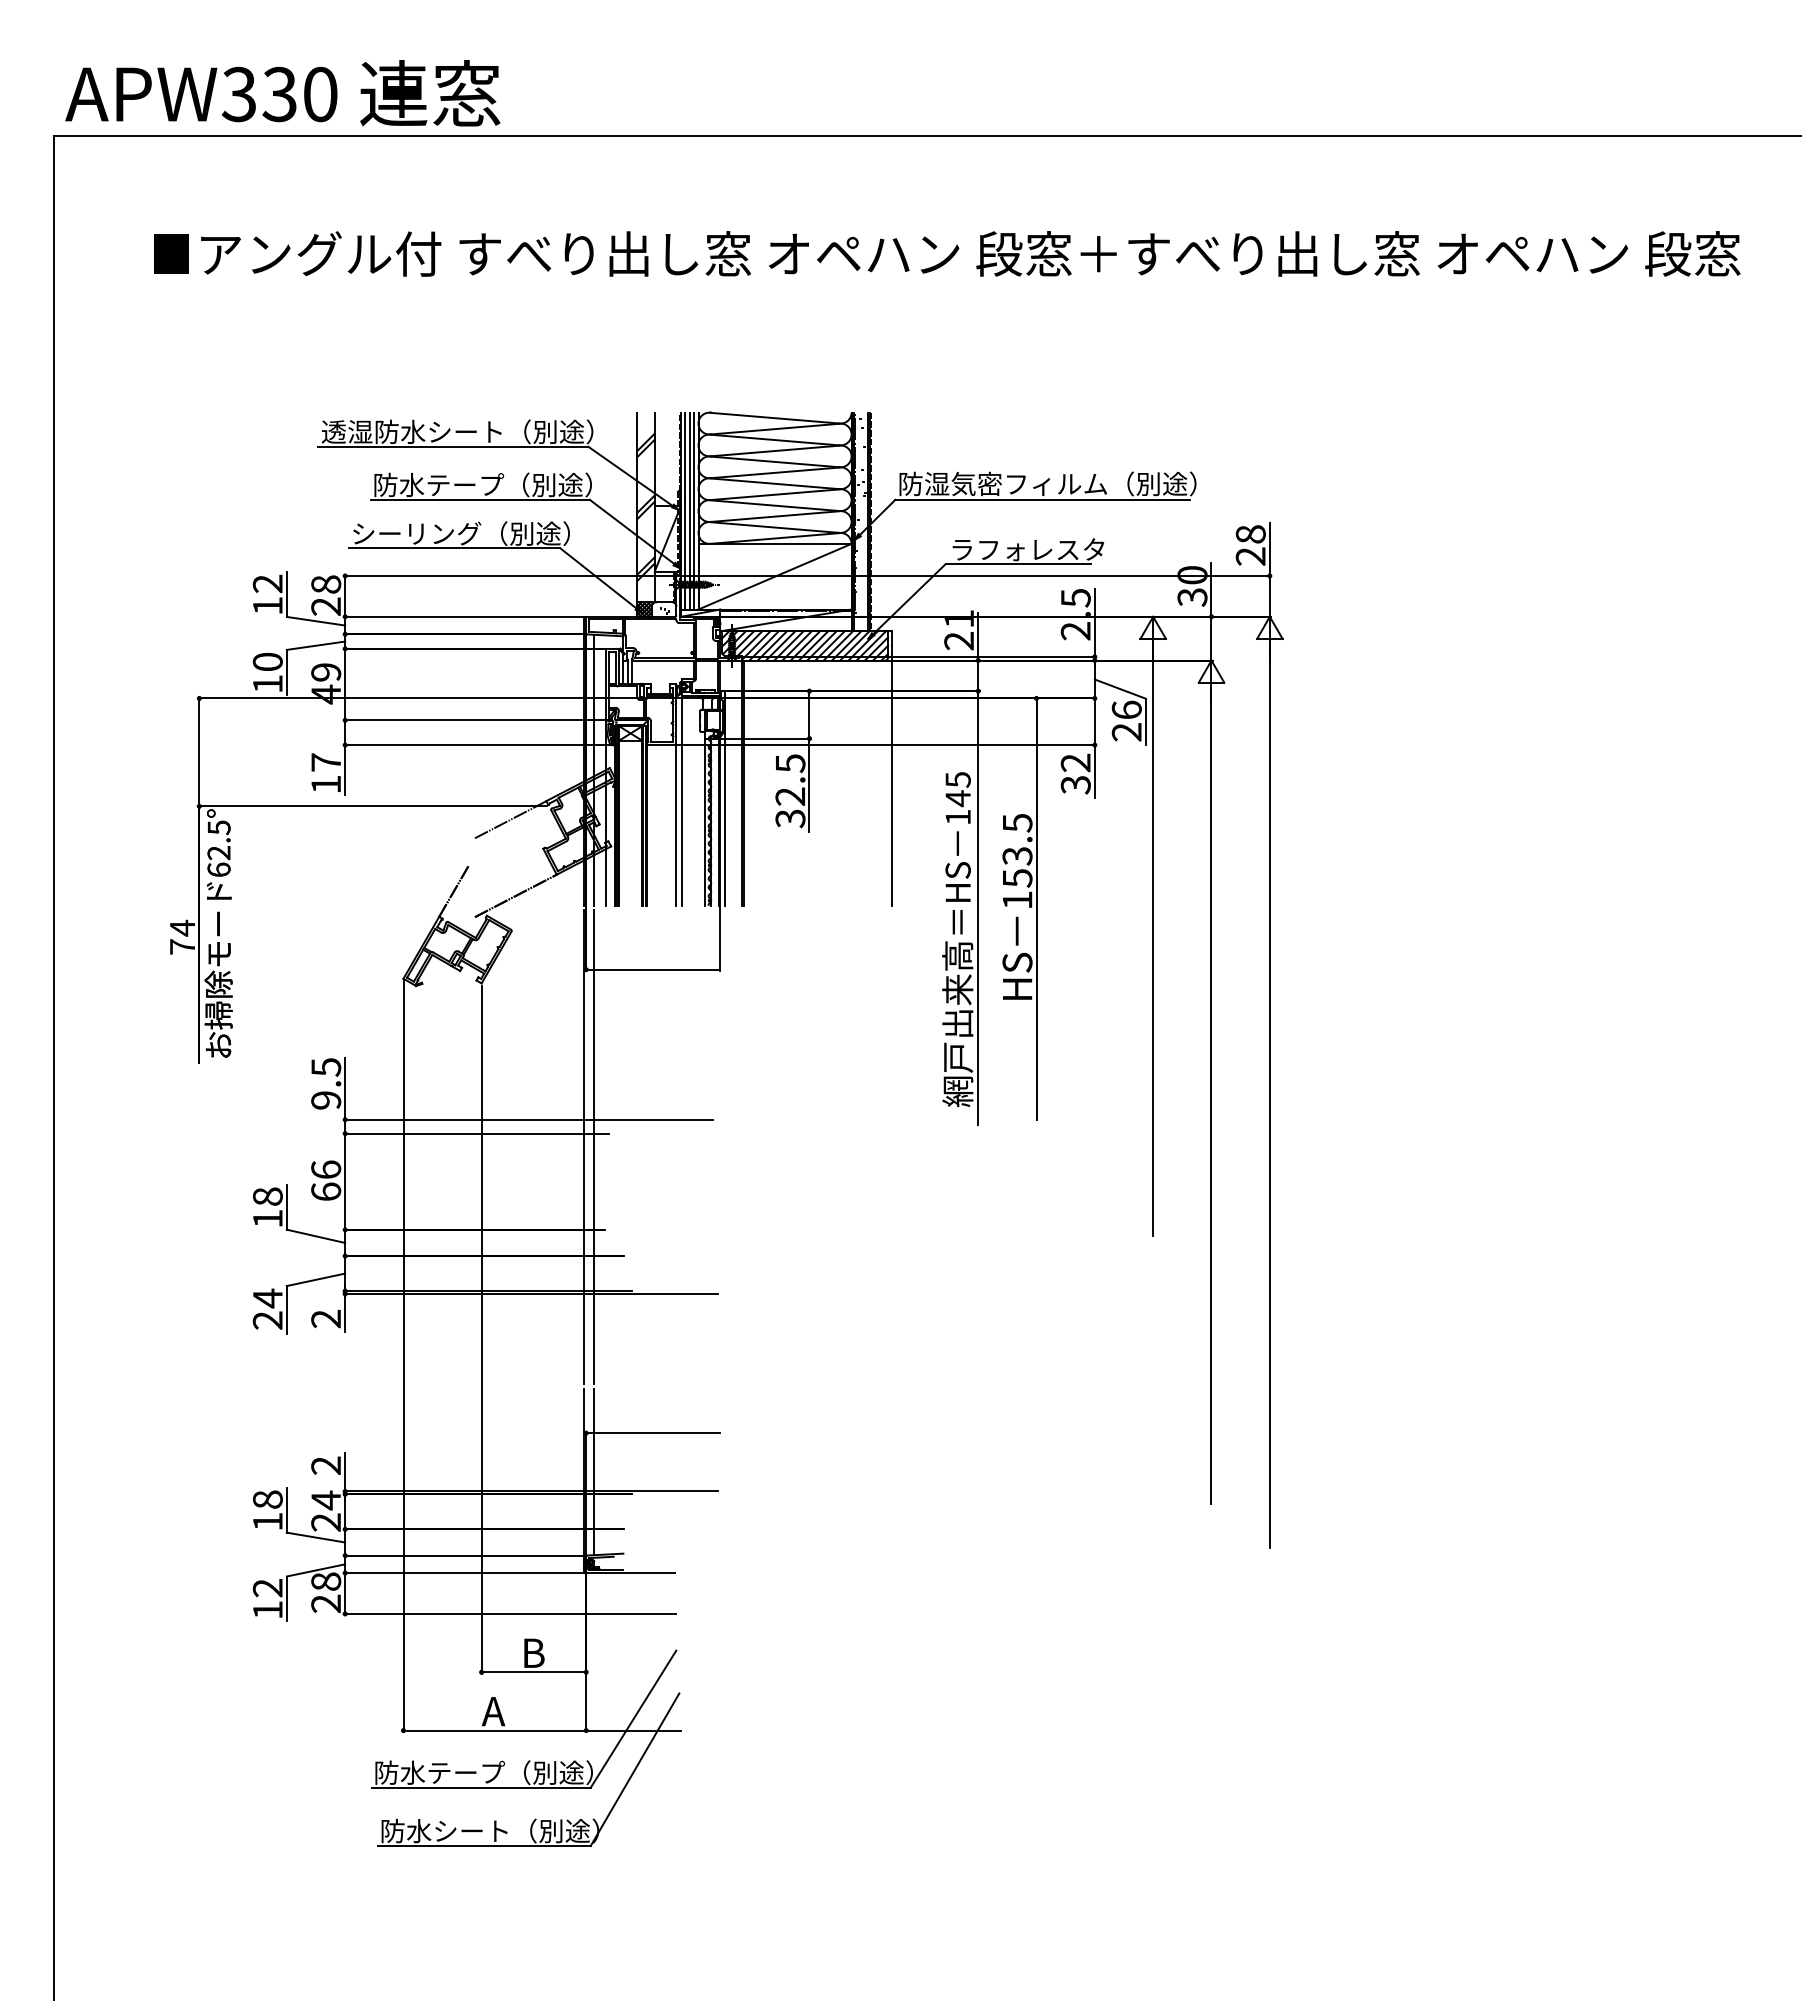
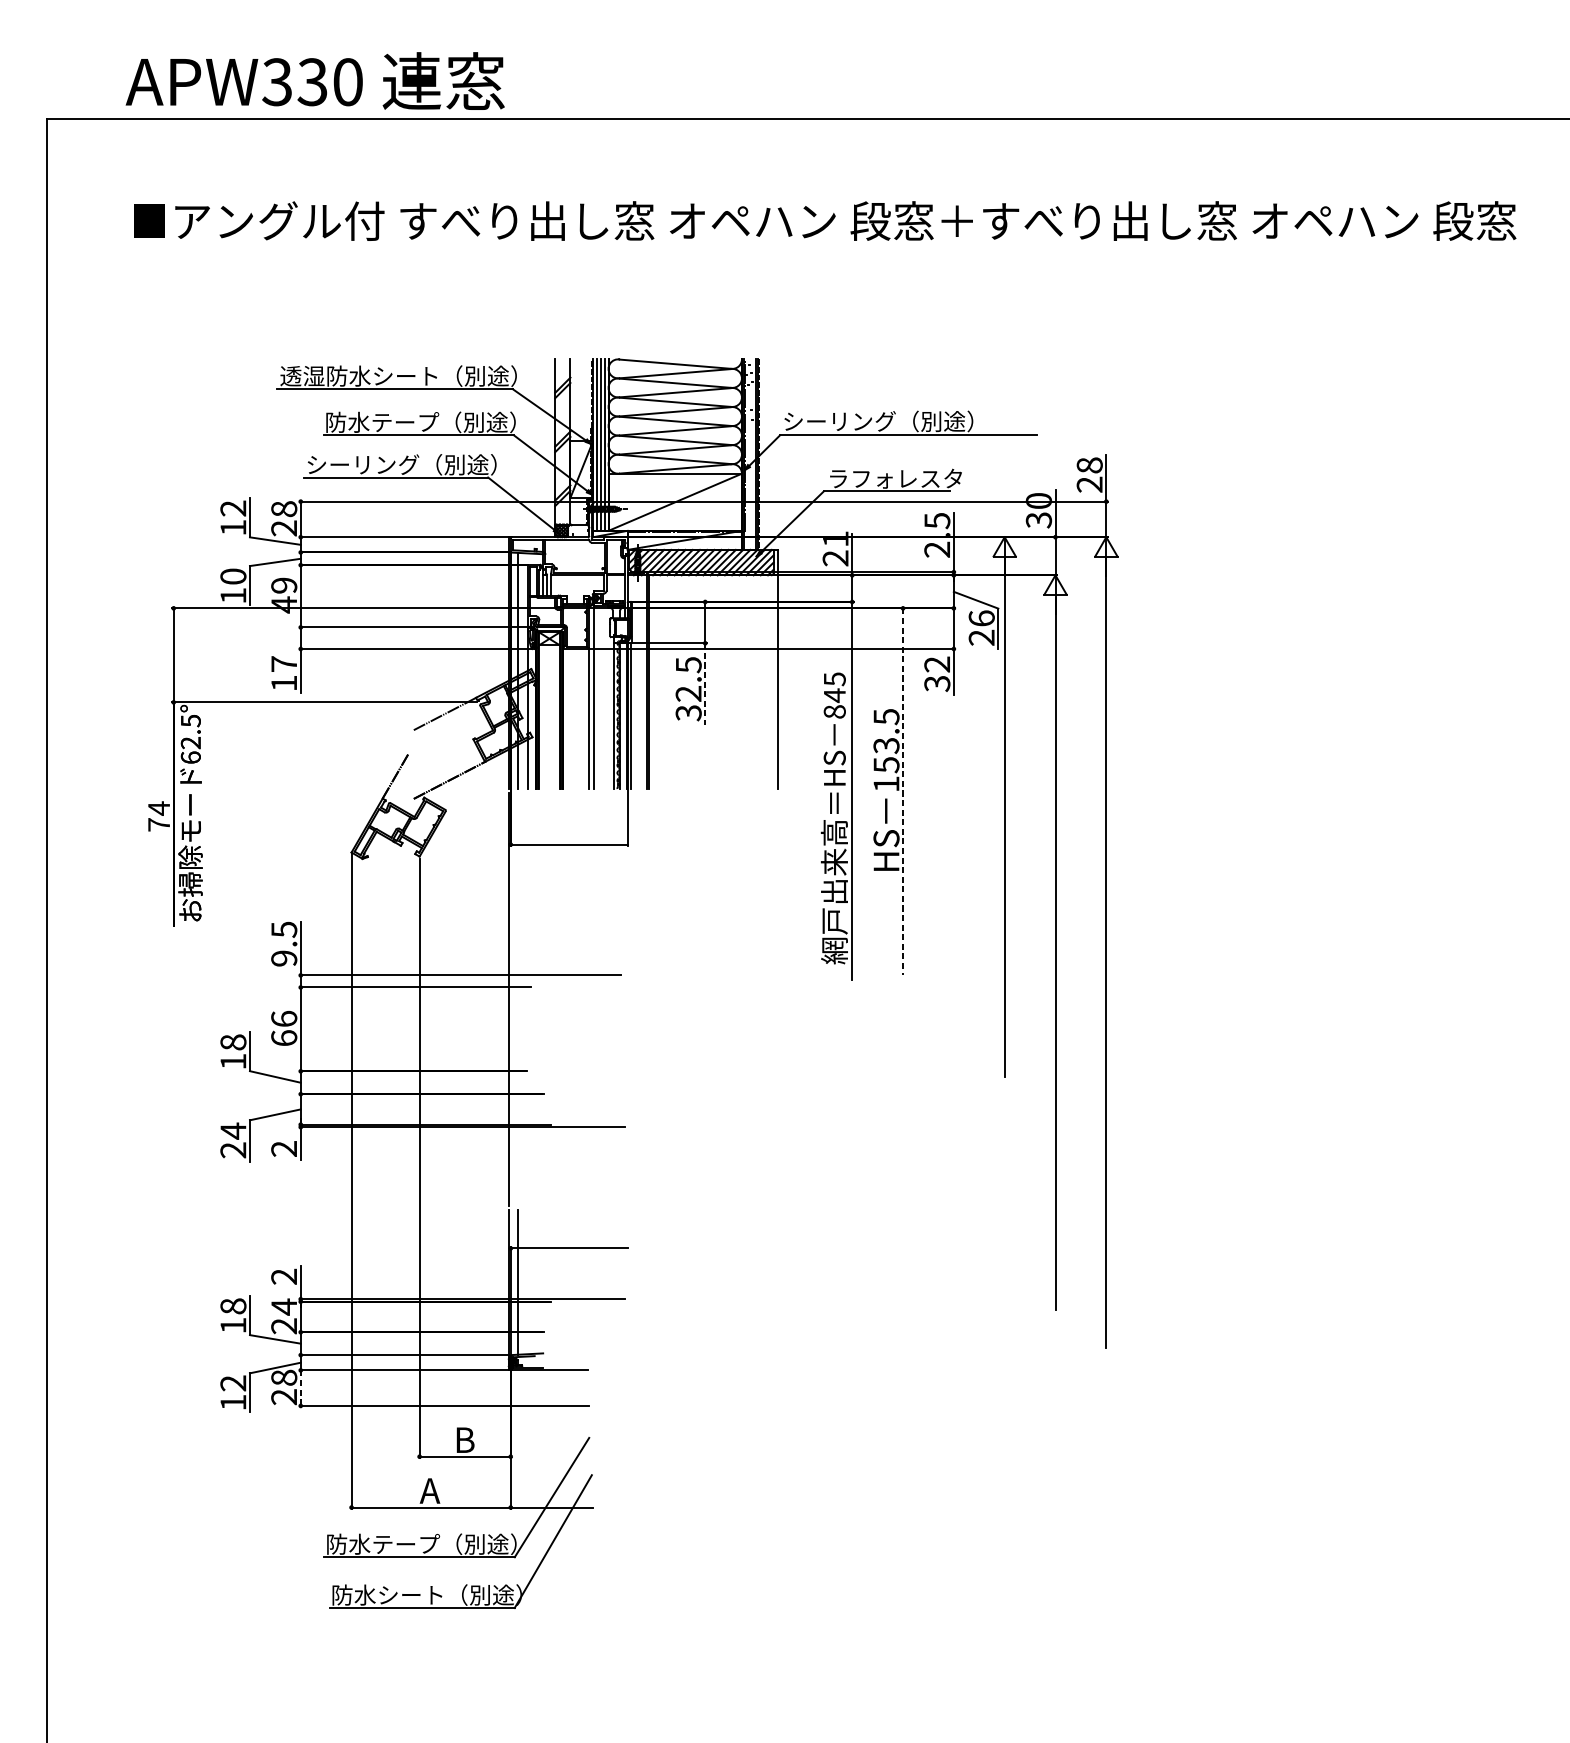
text: (282, 93) -> (314, 81), moved
text: (1047, 483) -> (912, 421), 防湿気密フィルム（別途） -> シーリング（別途）
line: (809, 785) -> (705, 684), solid -> dashed
text: (957, 817) -> (834, 712), 145 -> 845
line: (1036, 909) -> (903, 792), solid -> dashed
line: (593, 1147) -> (517, 999), removed
line: (345, 1594) -> (301, 1388), solid -> dashed

